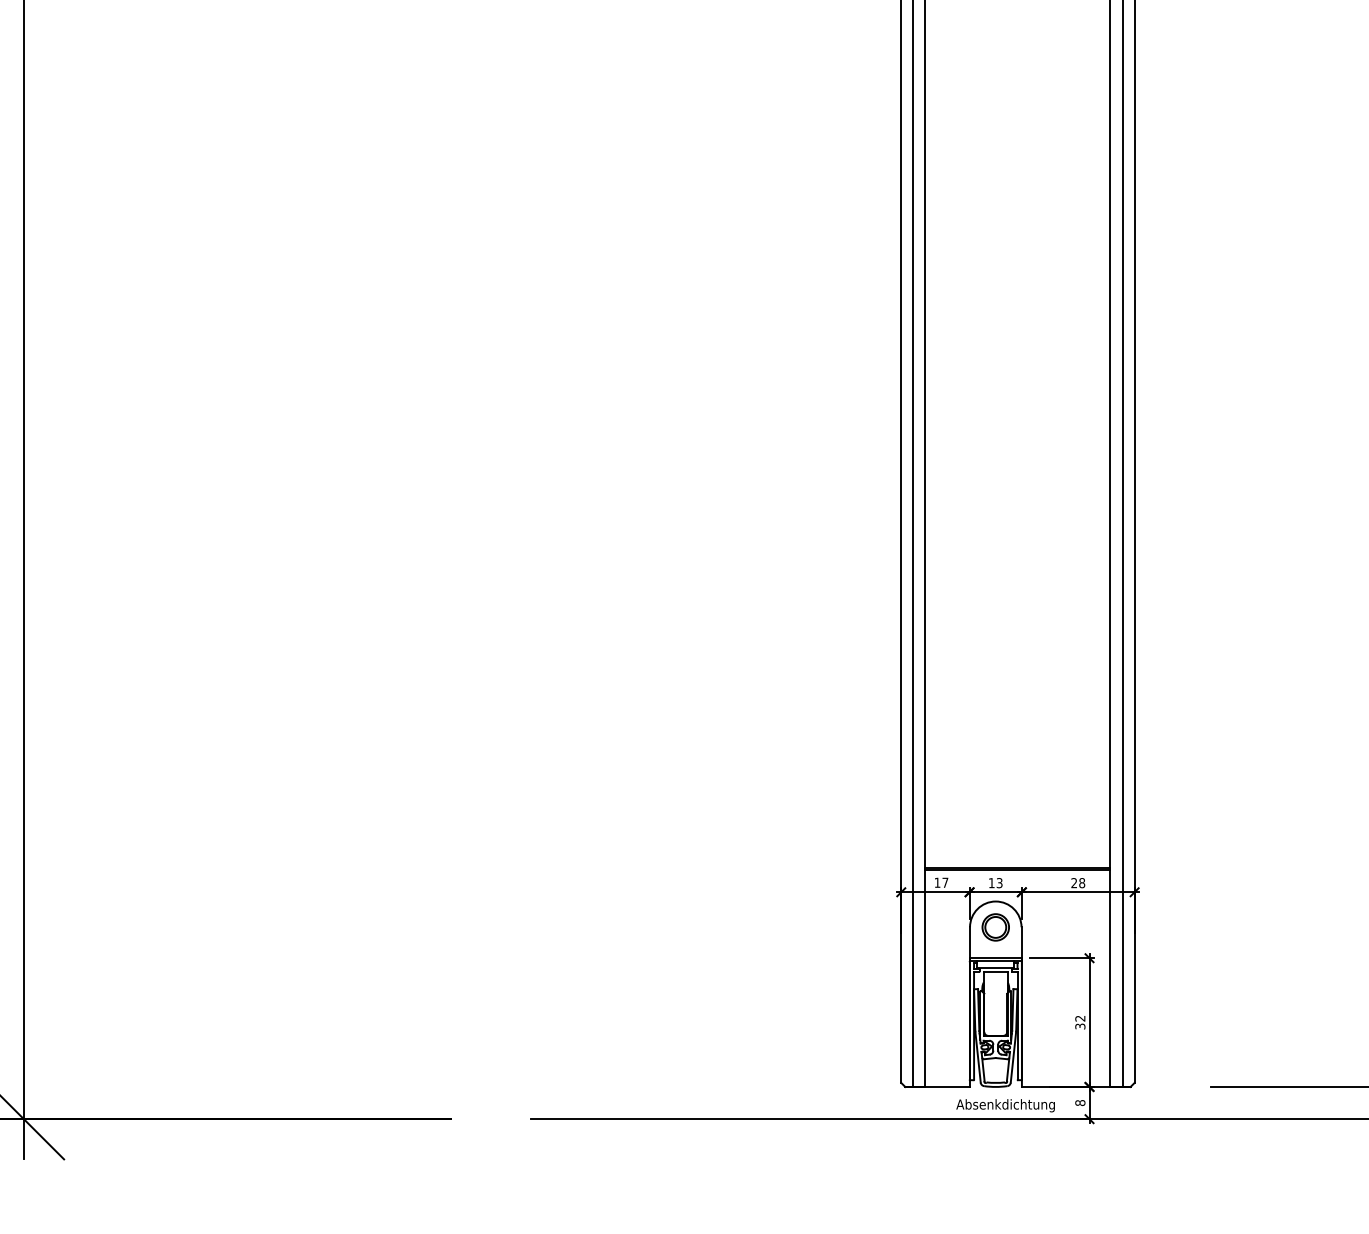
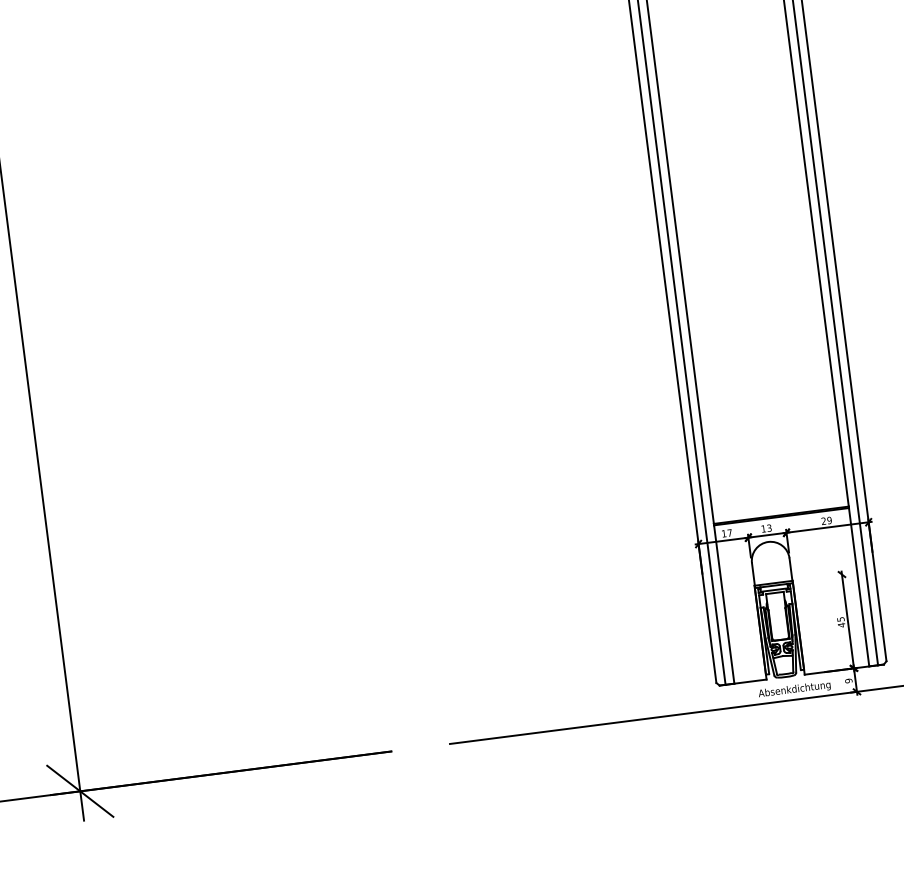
text: (1082, 883) -> (829, 520), 28 -> 29
part: (995, 927) -> (770, 560), removed
line: (1061, 958) -> (821, 577), removed
text: (1080, 1022) -> (841, 622), 32 -> 45
text: (1080, 1103) -> (848, 681), 8 -> 9

